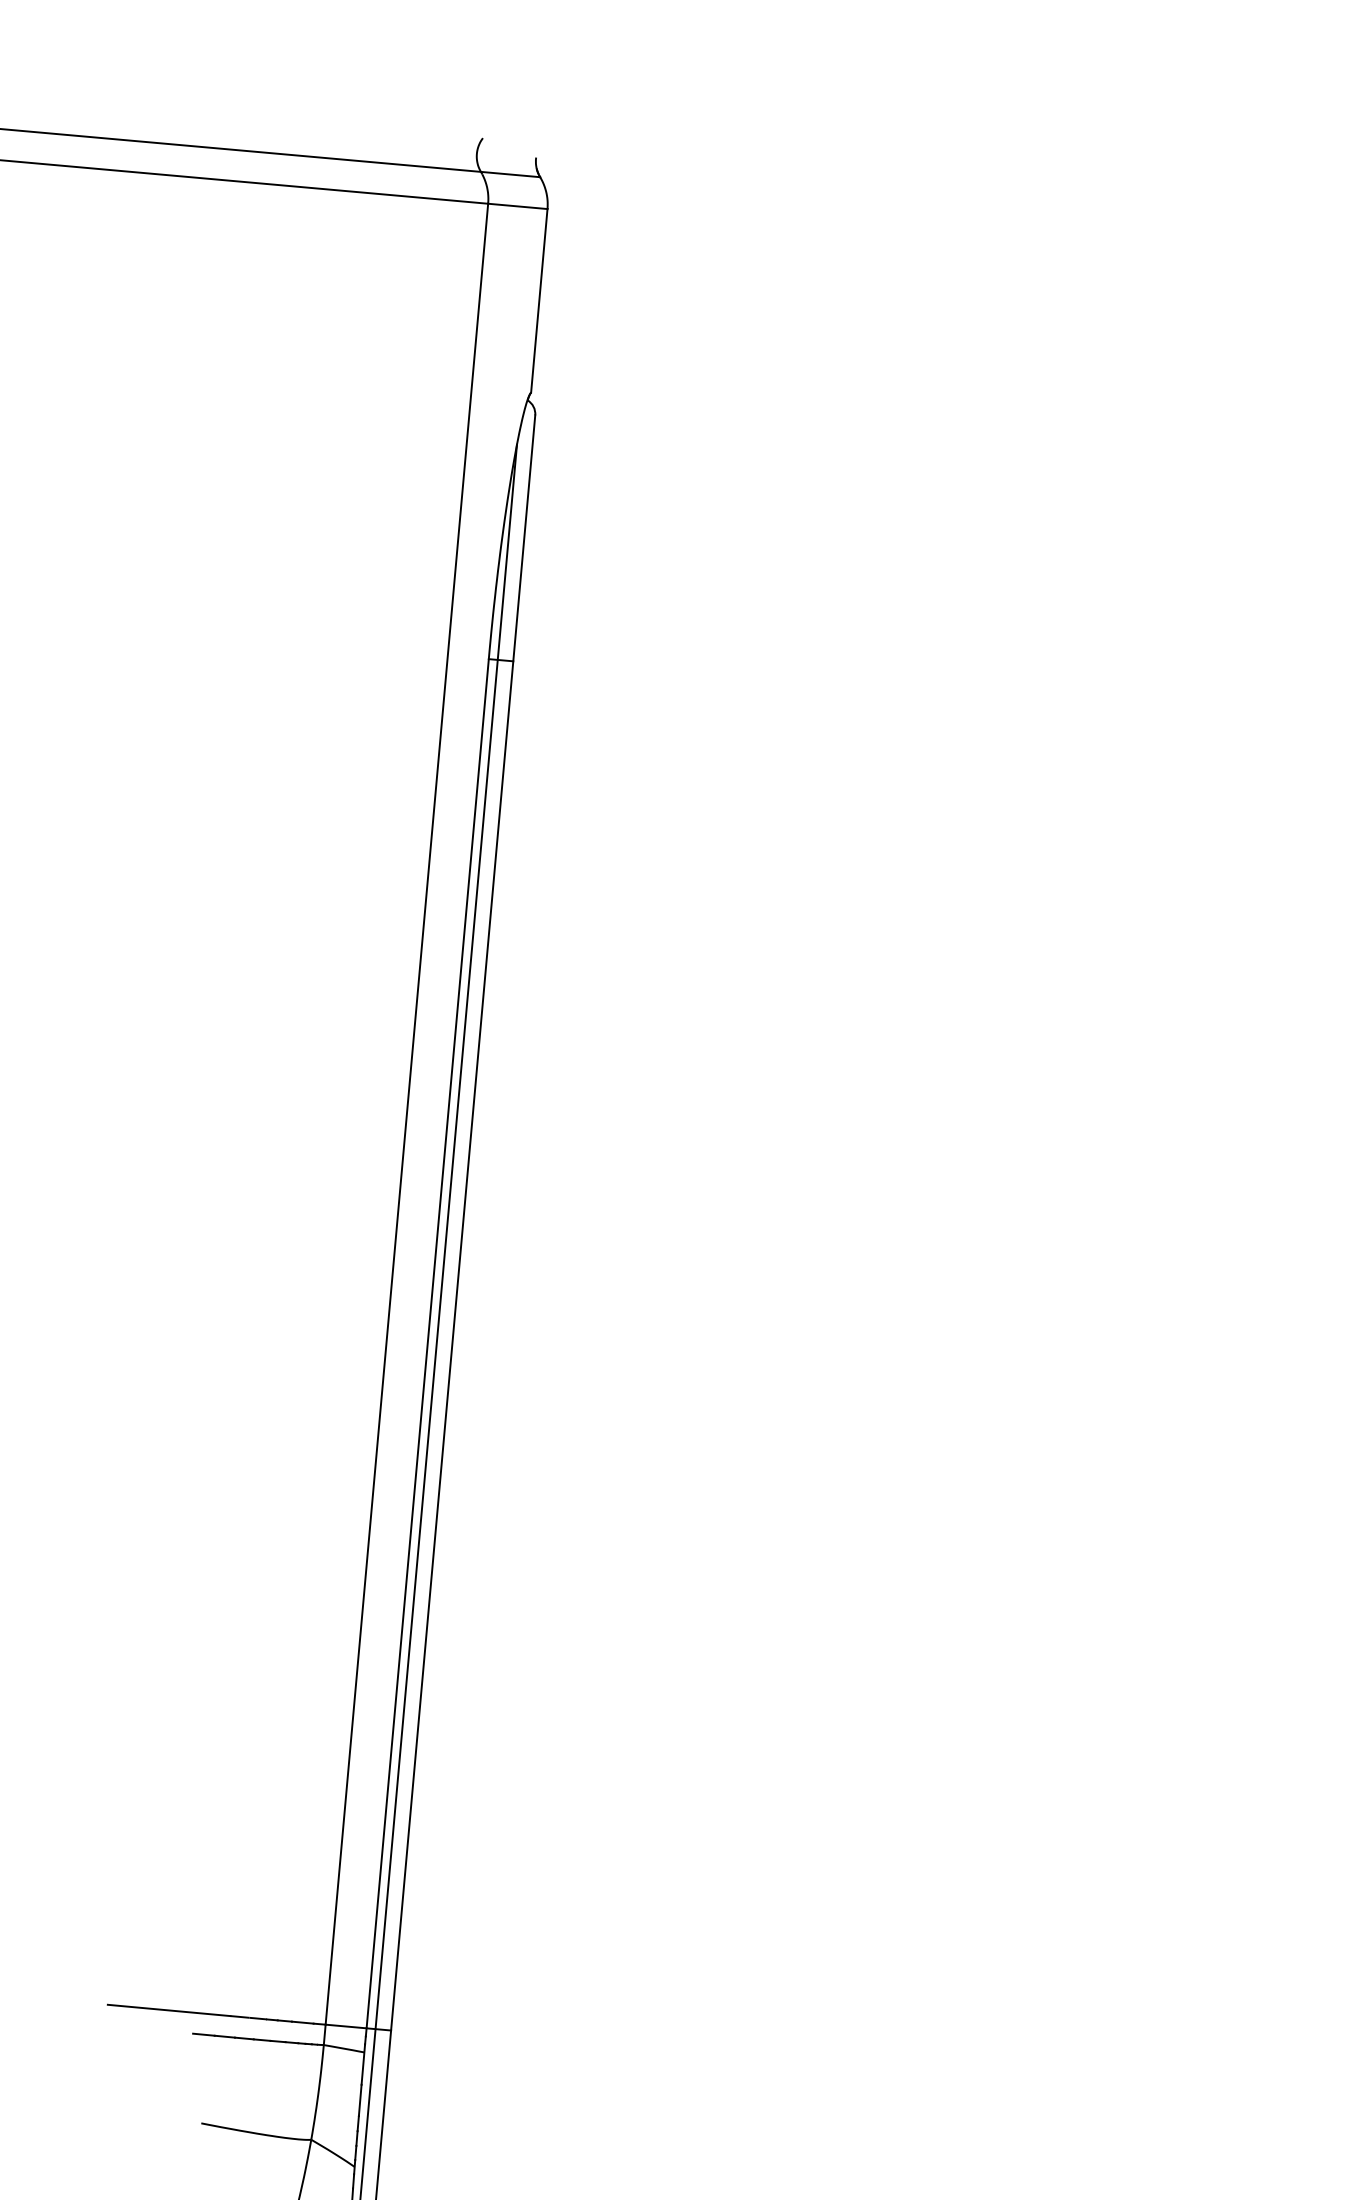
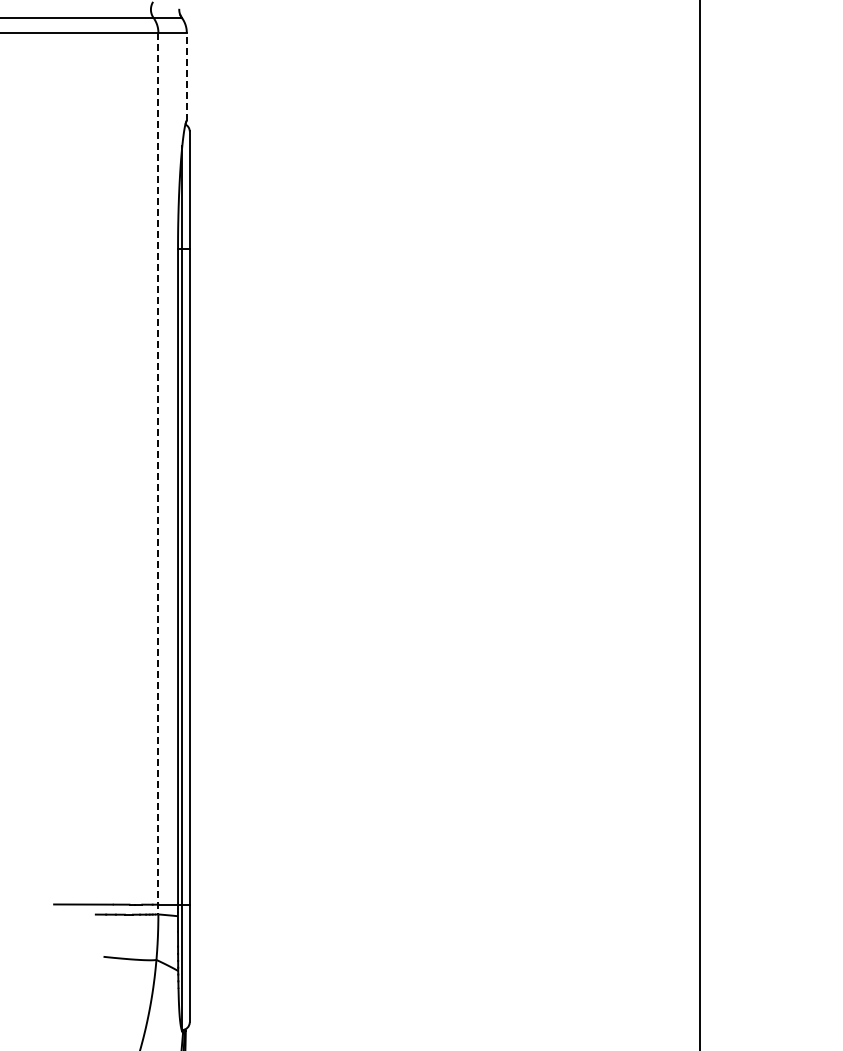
line: (538, 300) -> (186, 76), solid -> dashed
line: (406, 1126) -> (158, 474), solid -> dashed

